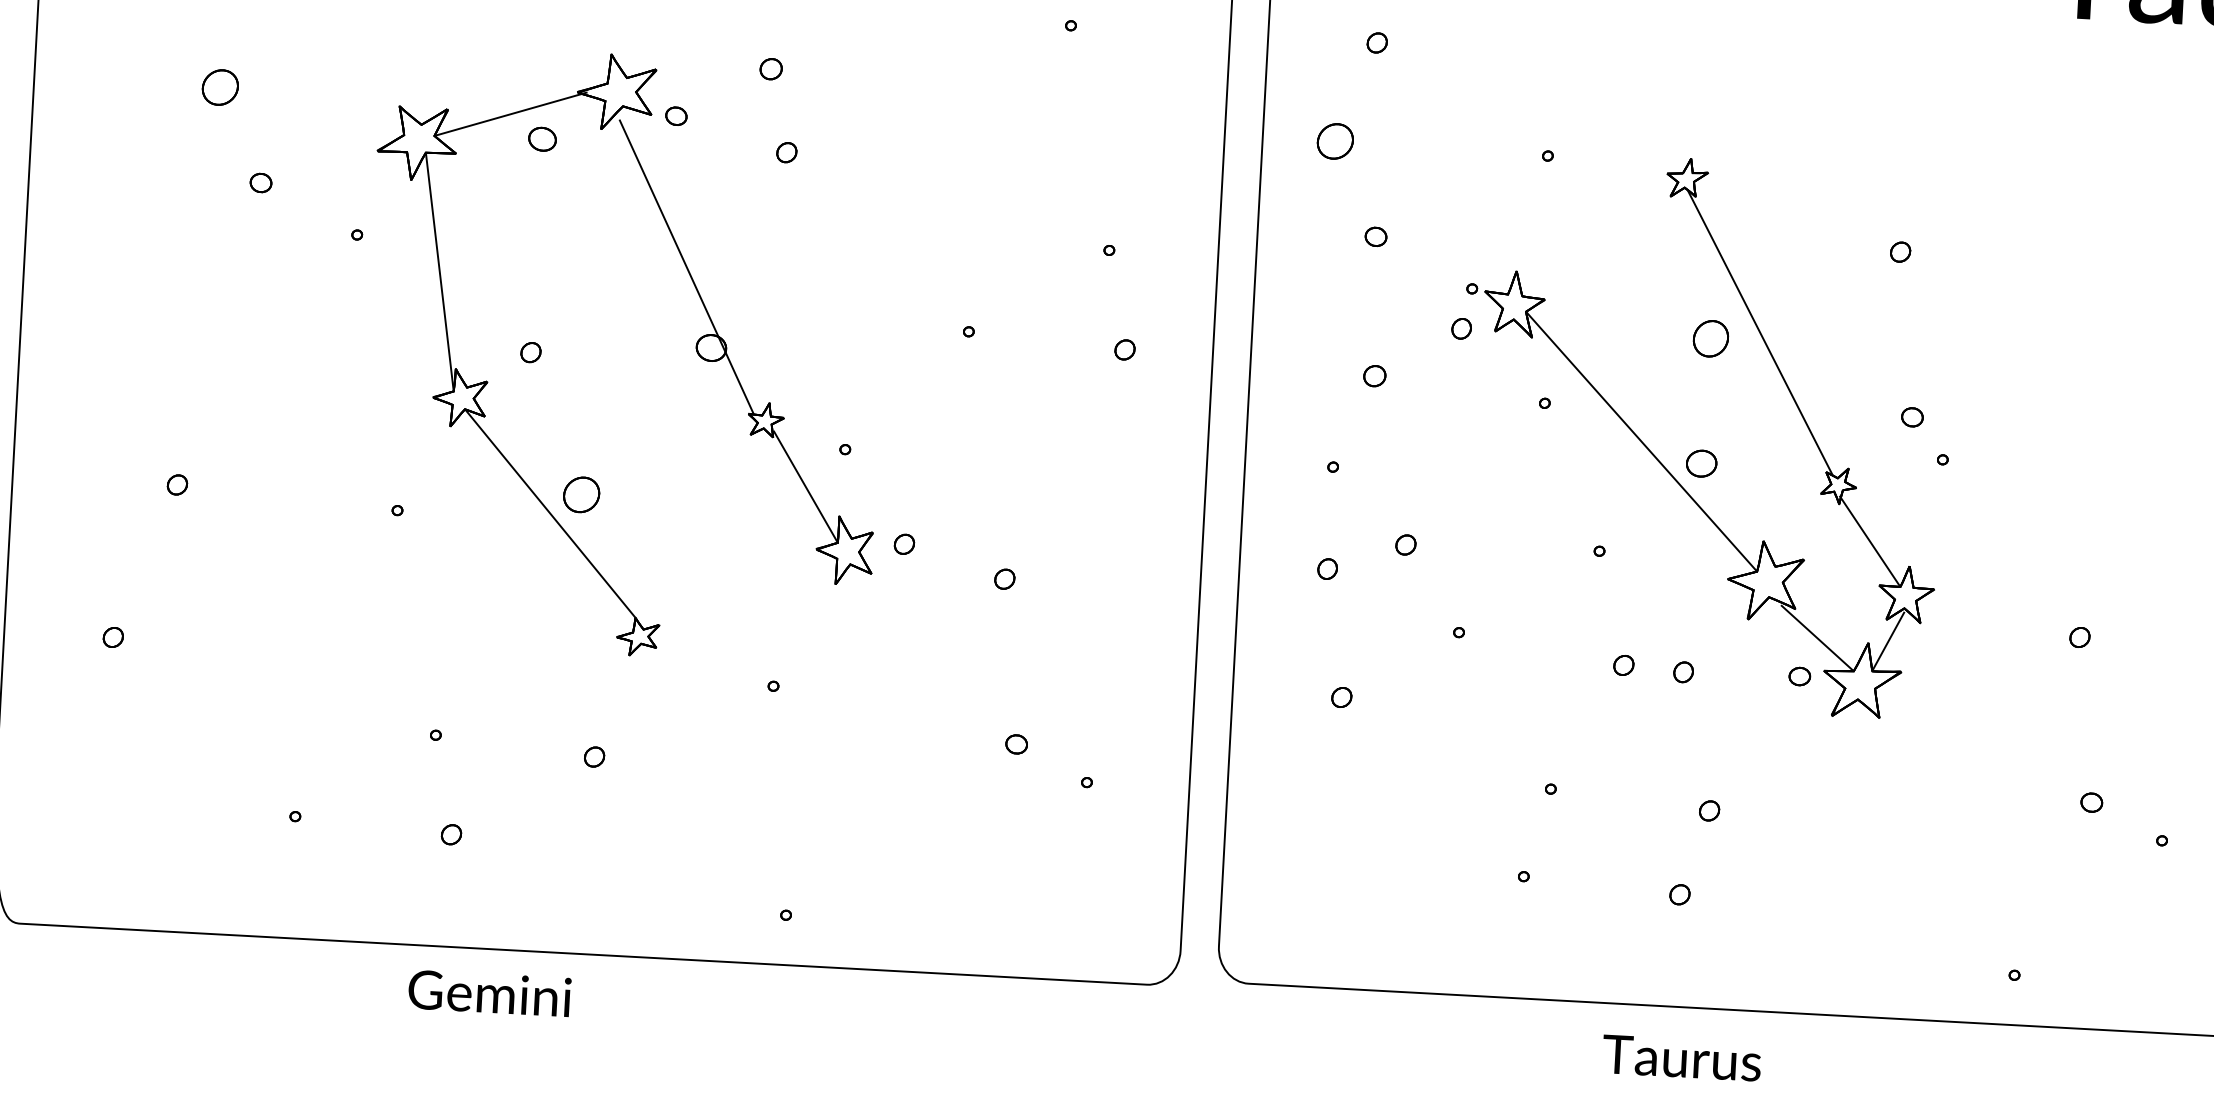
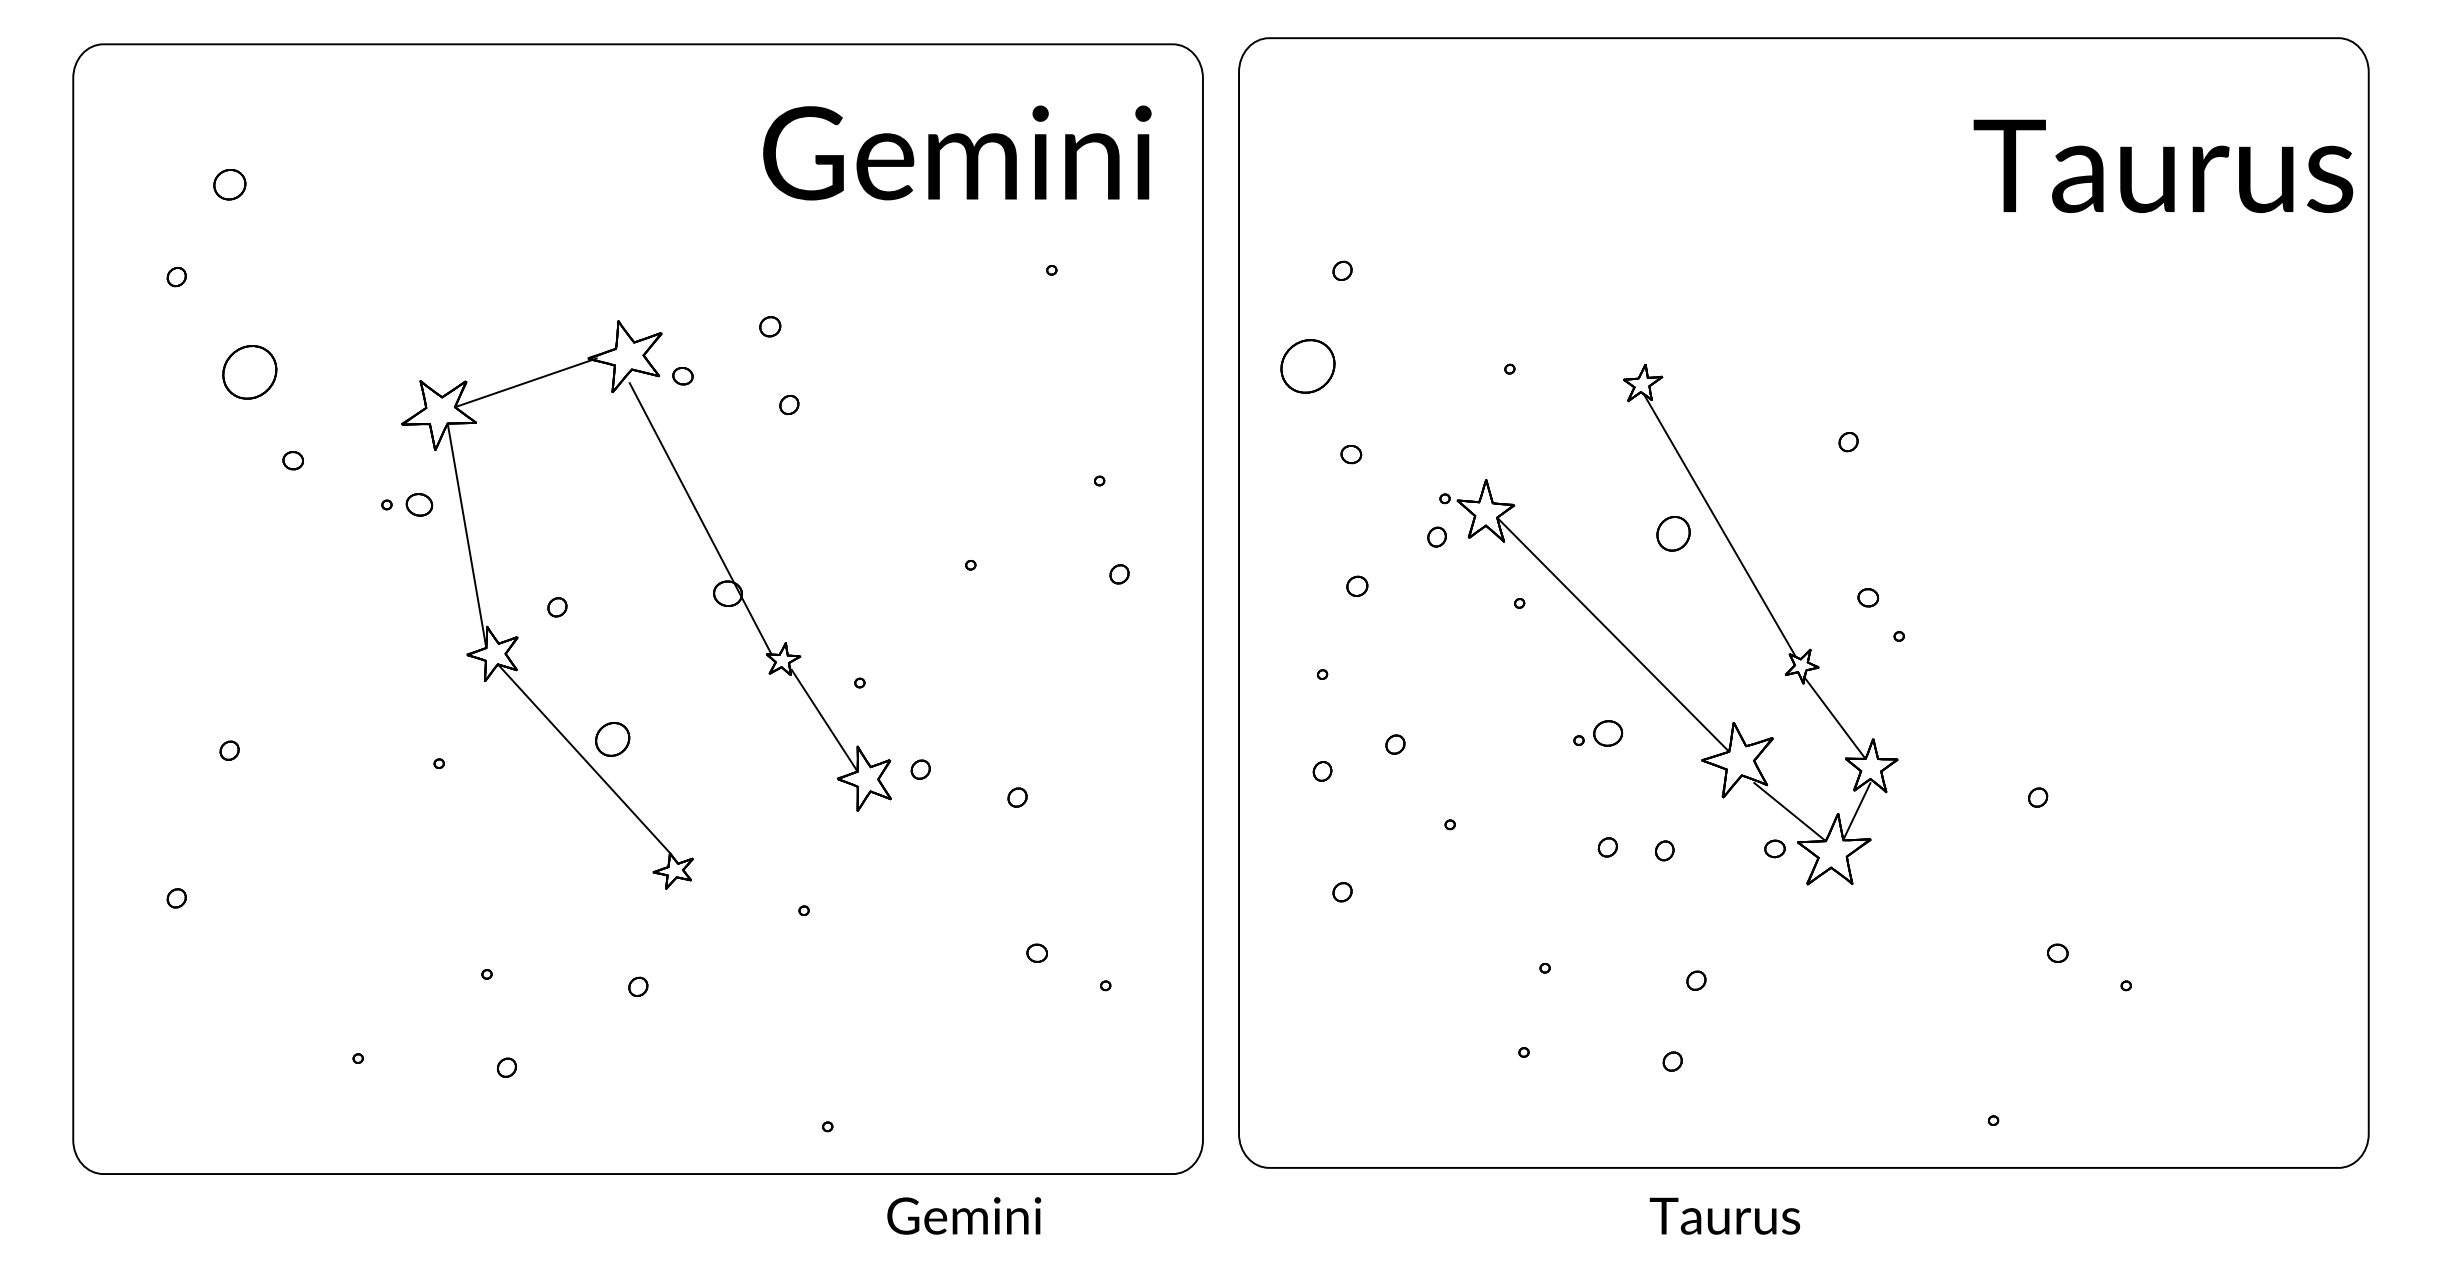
part: (219, 87) -> (249, 372), size x1.6
part: (542, 138) -> (419, 504), moved
part: (1334, 140) -> (1307, 365), size x1.6
part: (1702, 463) -> (1608, 733), moved
text: (490, 992) -> (964, 1215), moved
text: (1681, 1057) -> (1724, 1215), moved

